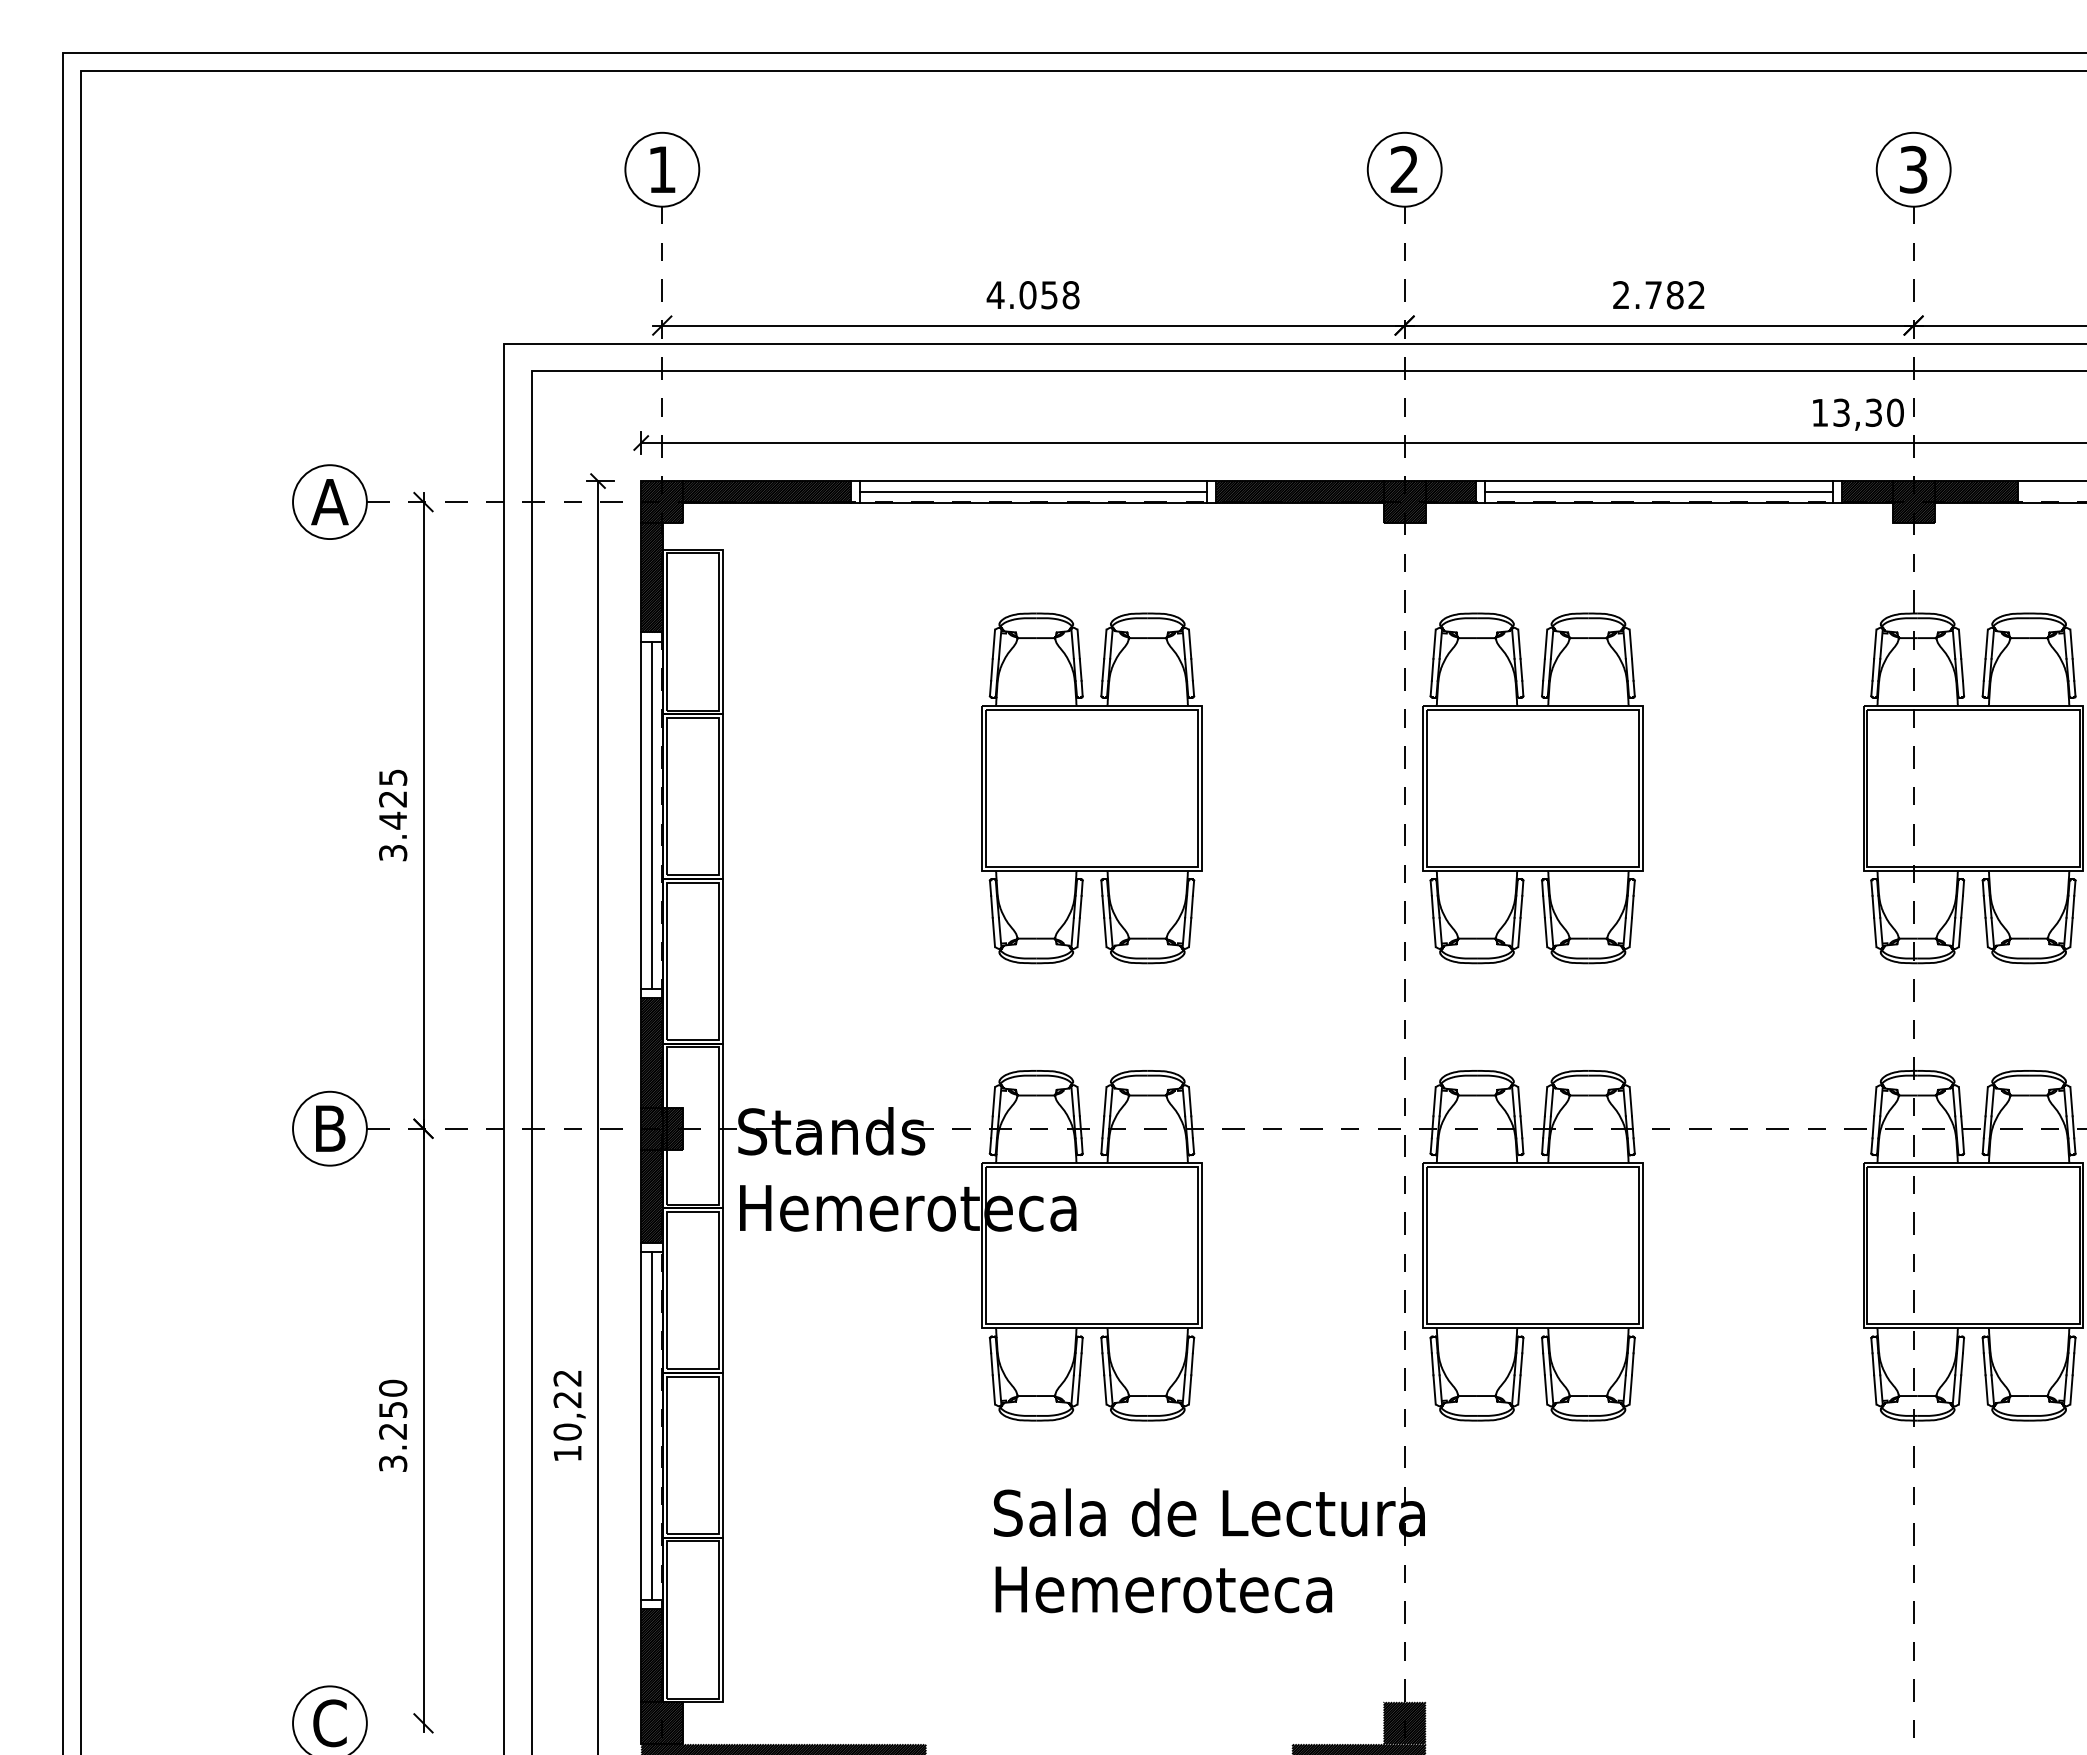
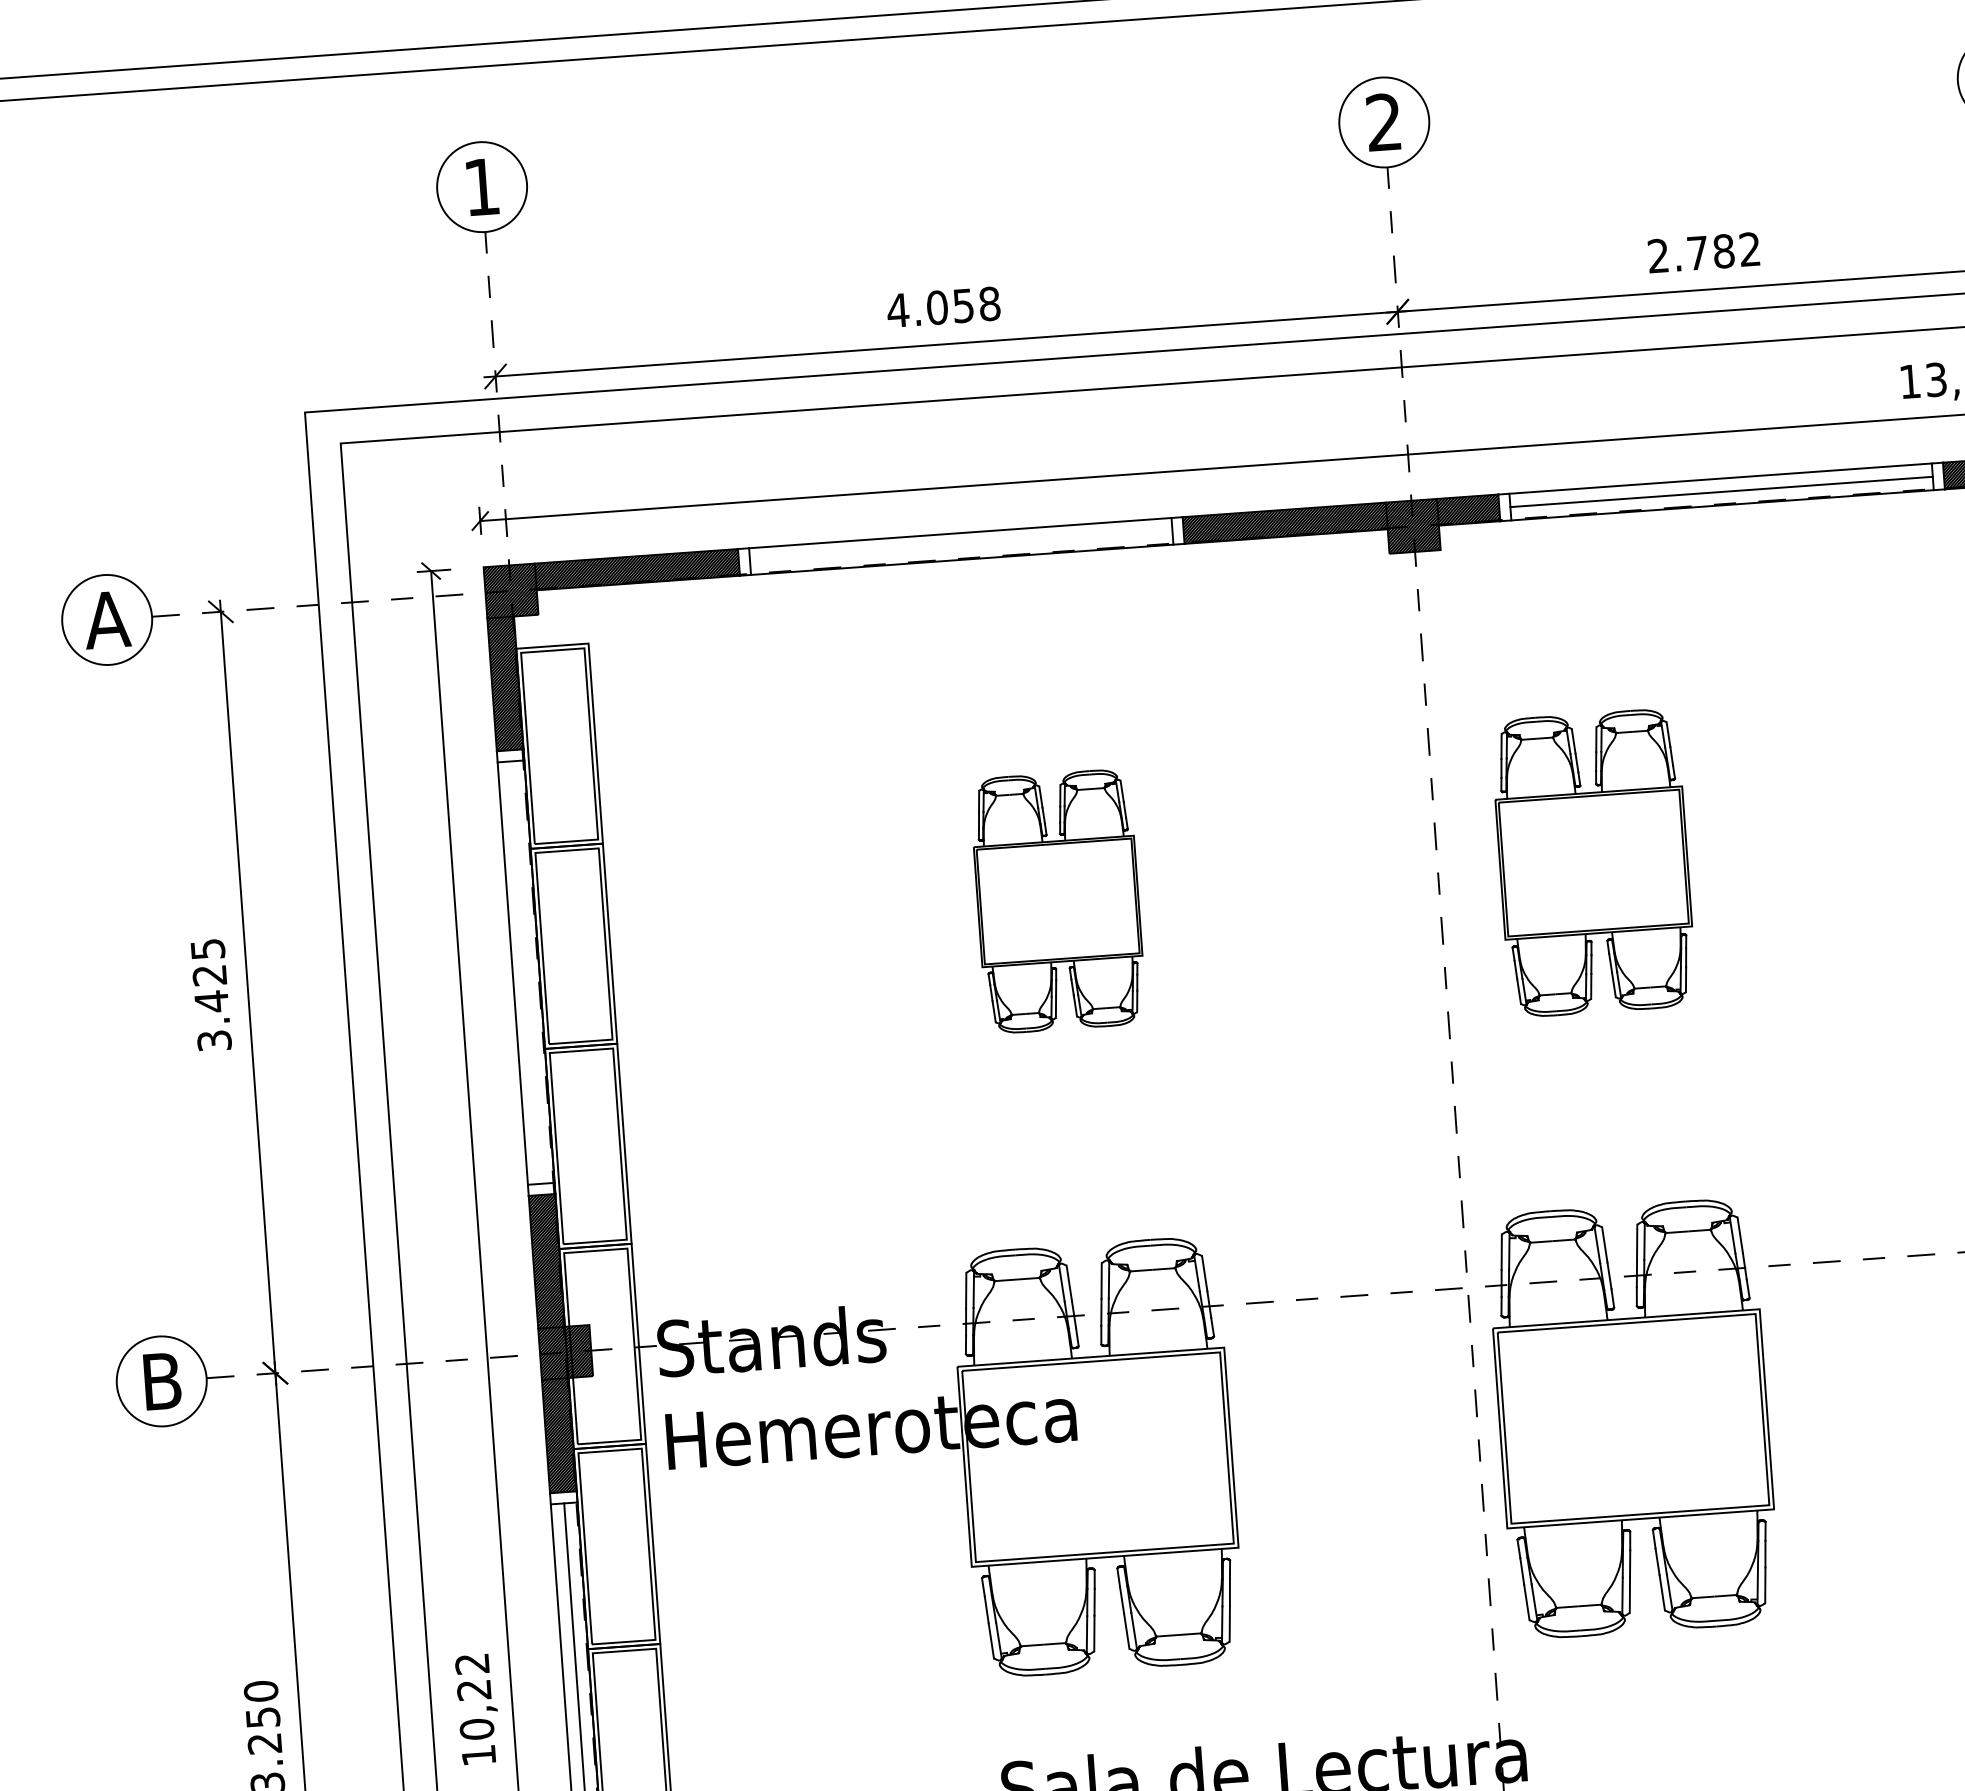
line: (1033, 492) -> (961, 546), removed
part: (1091, 788) -> (1057, 901), size x0.6
part: (1532, 788) -> (1593, 863), size x0.7
line: (652, 815) -> (526, 972), removed

